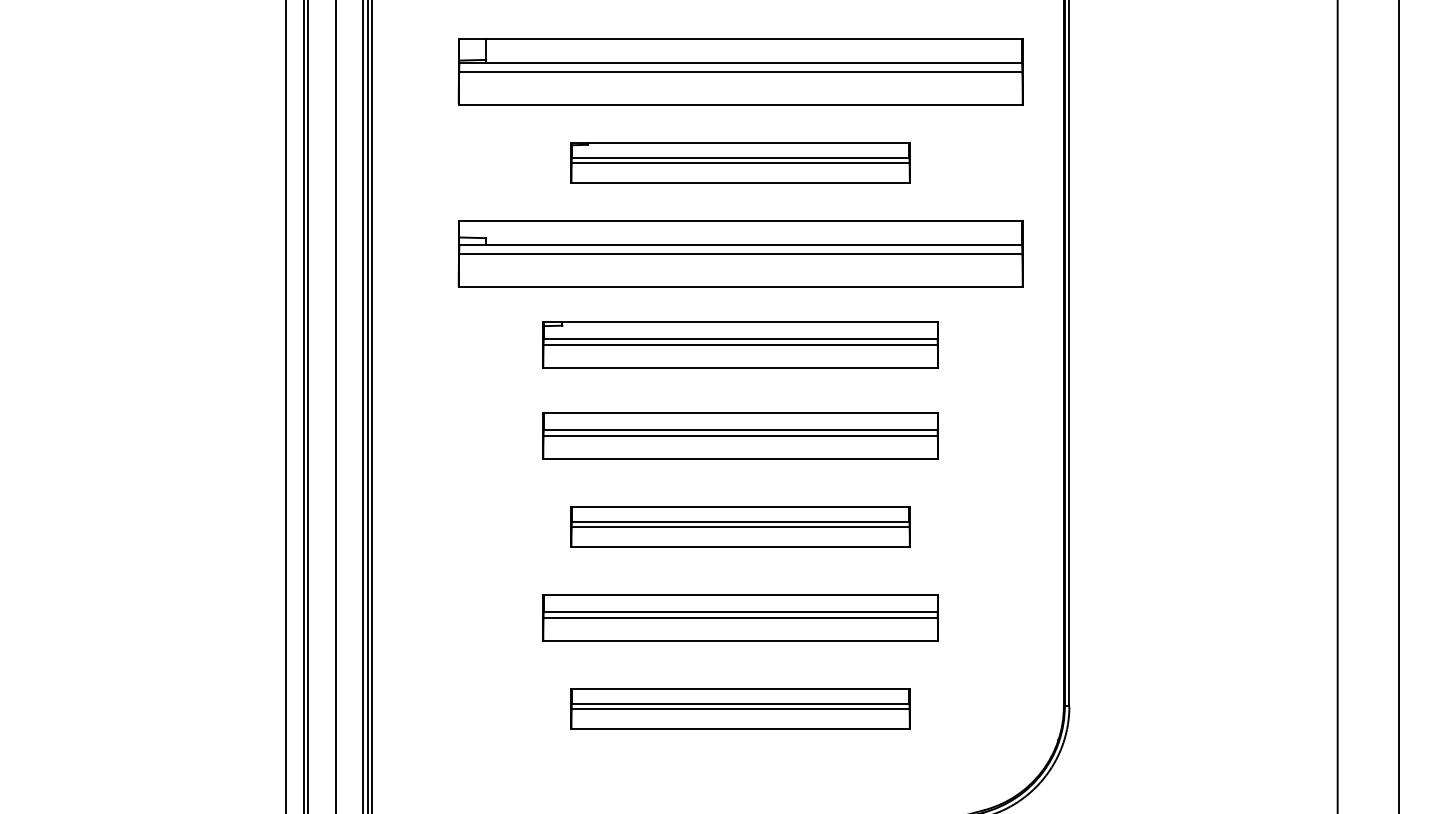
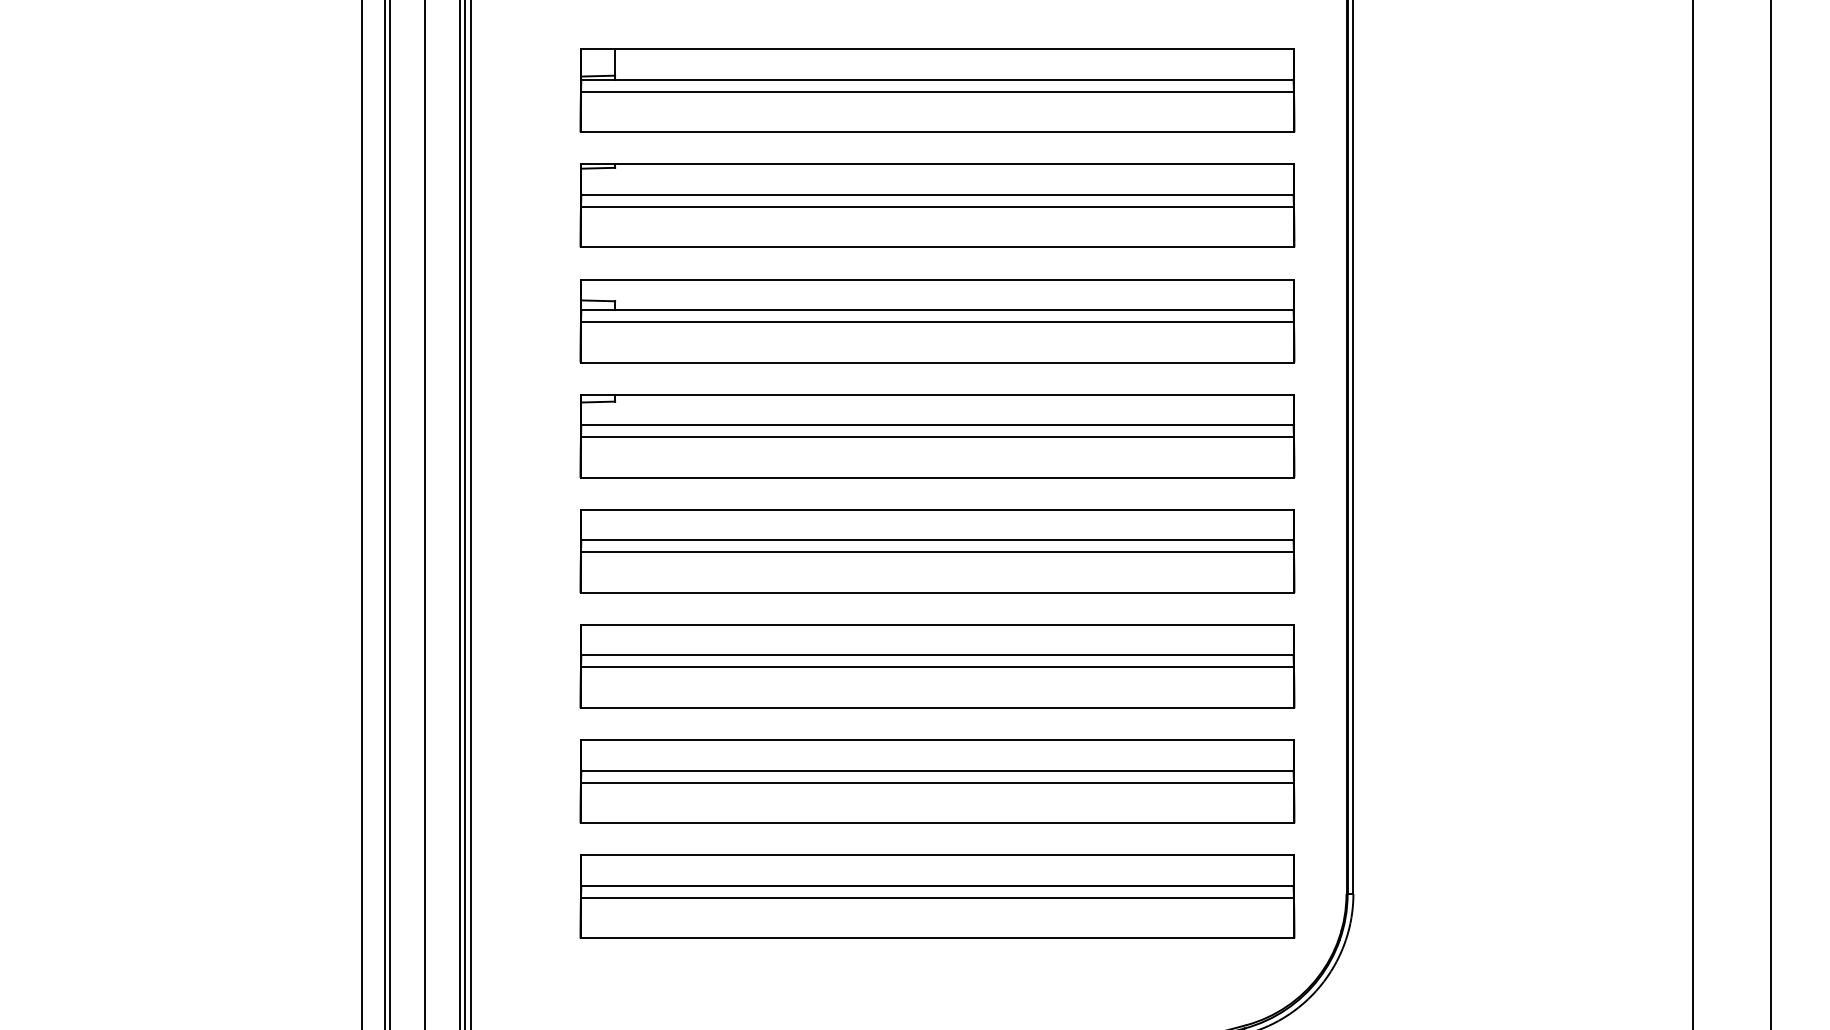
part: (740, 162) -> (937, 205), size x1.67
part: (740, 344) -> (937, 435), size x1.43
part: (740, 435) -> (937, 551), size x1.43
part: (740, 526) -> (937, 666), size x1.67
part: (740, 617) -> (937, 781), size x1.43
part: (740, 708) -> (937, 896), size x1.67

